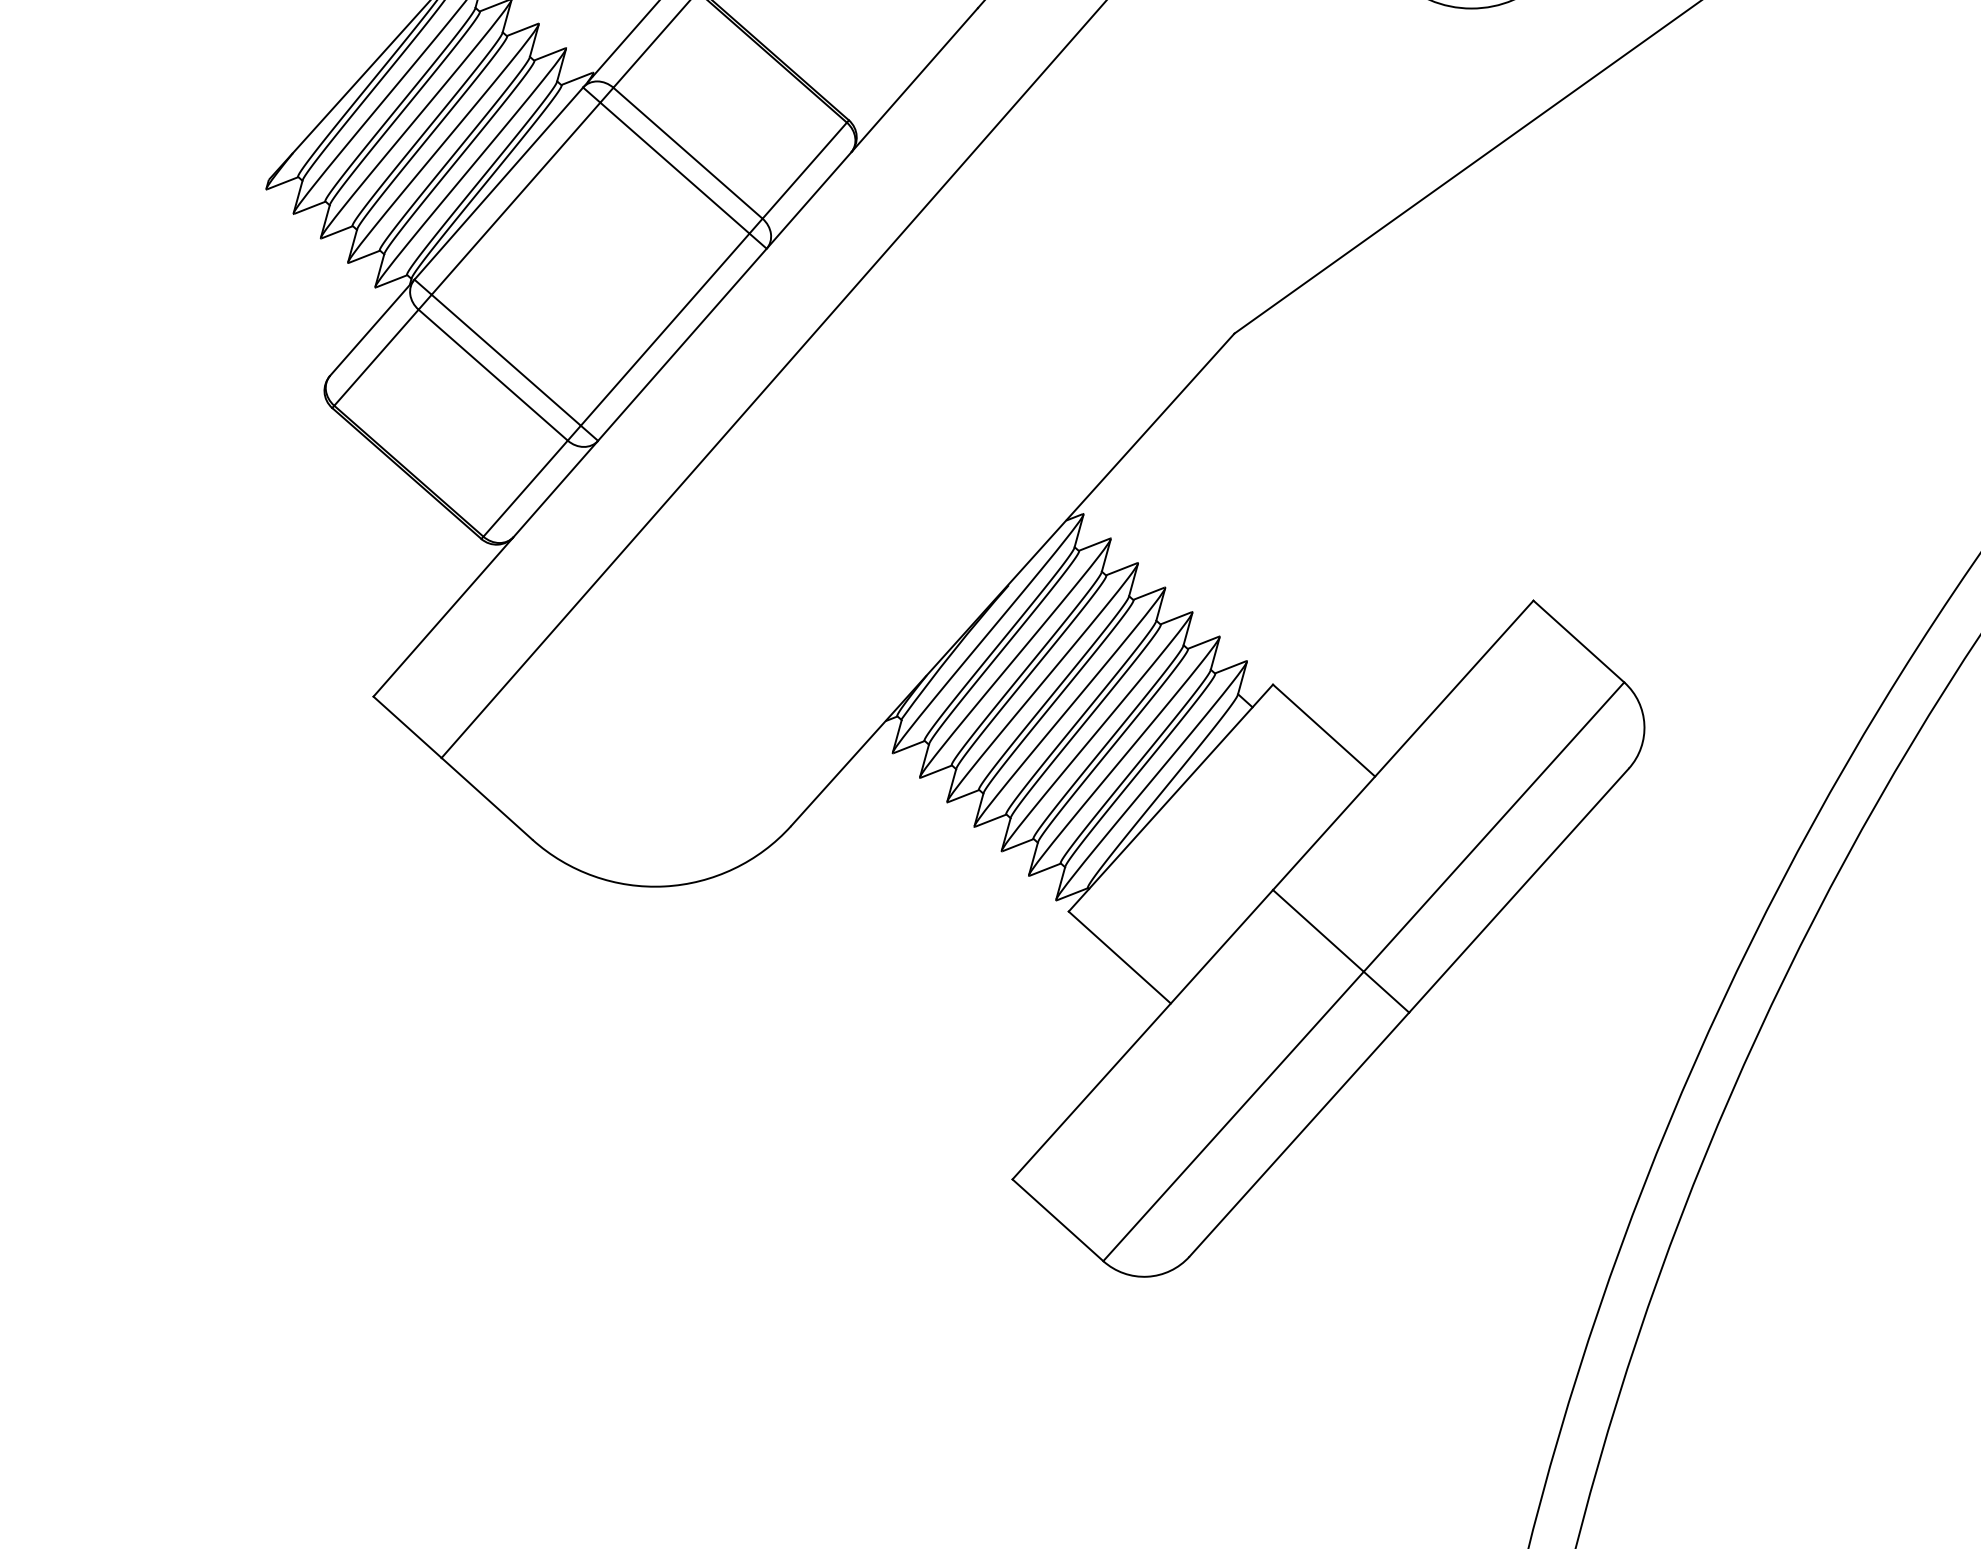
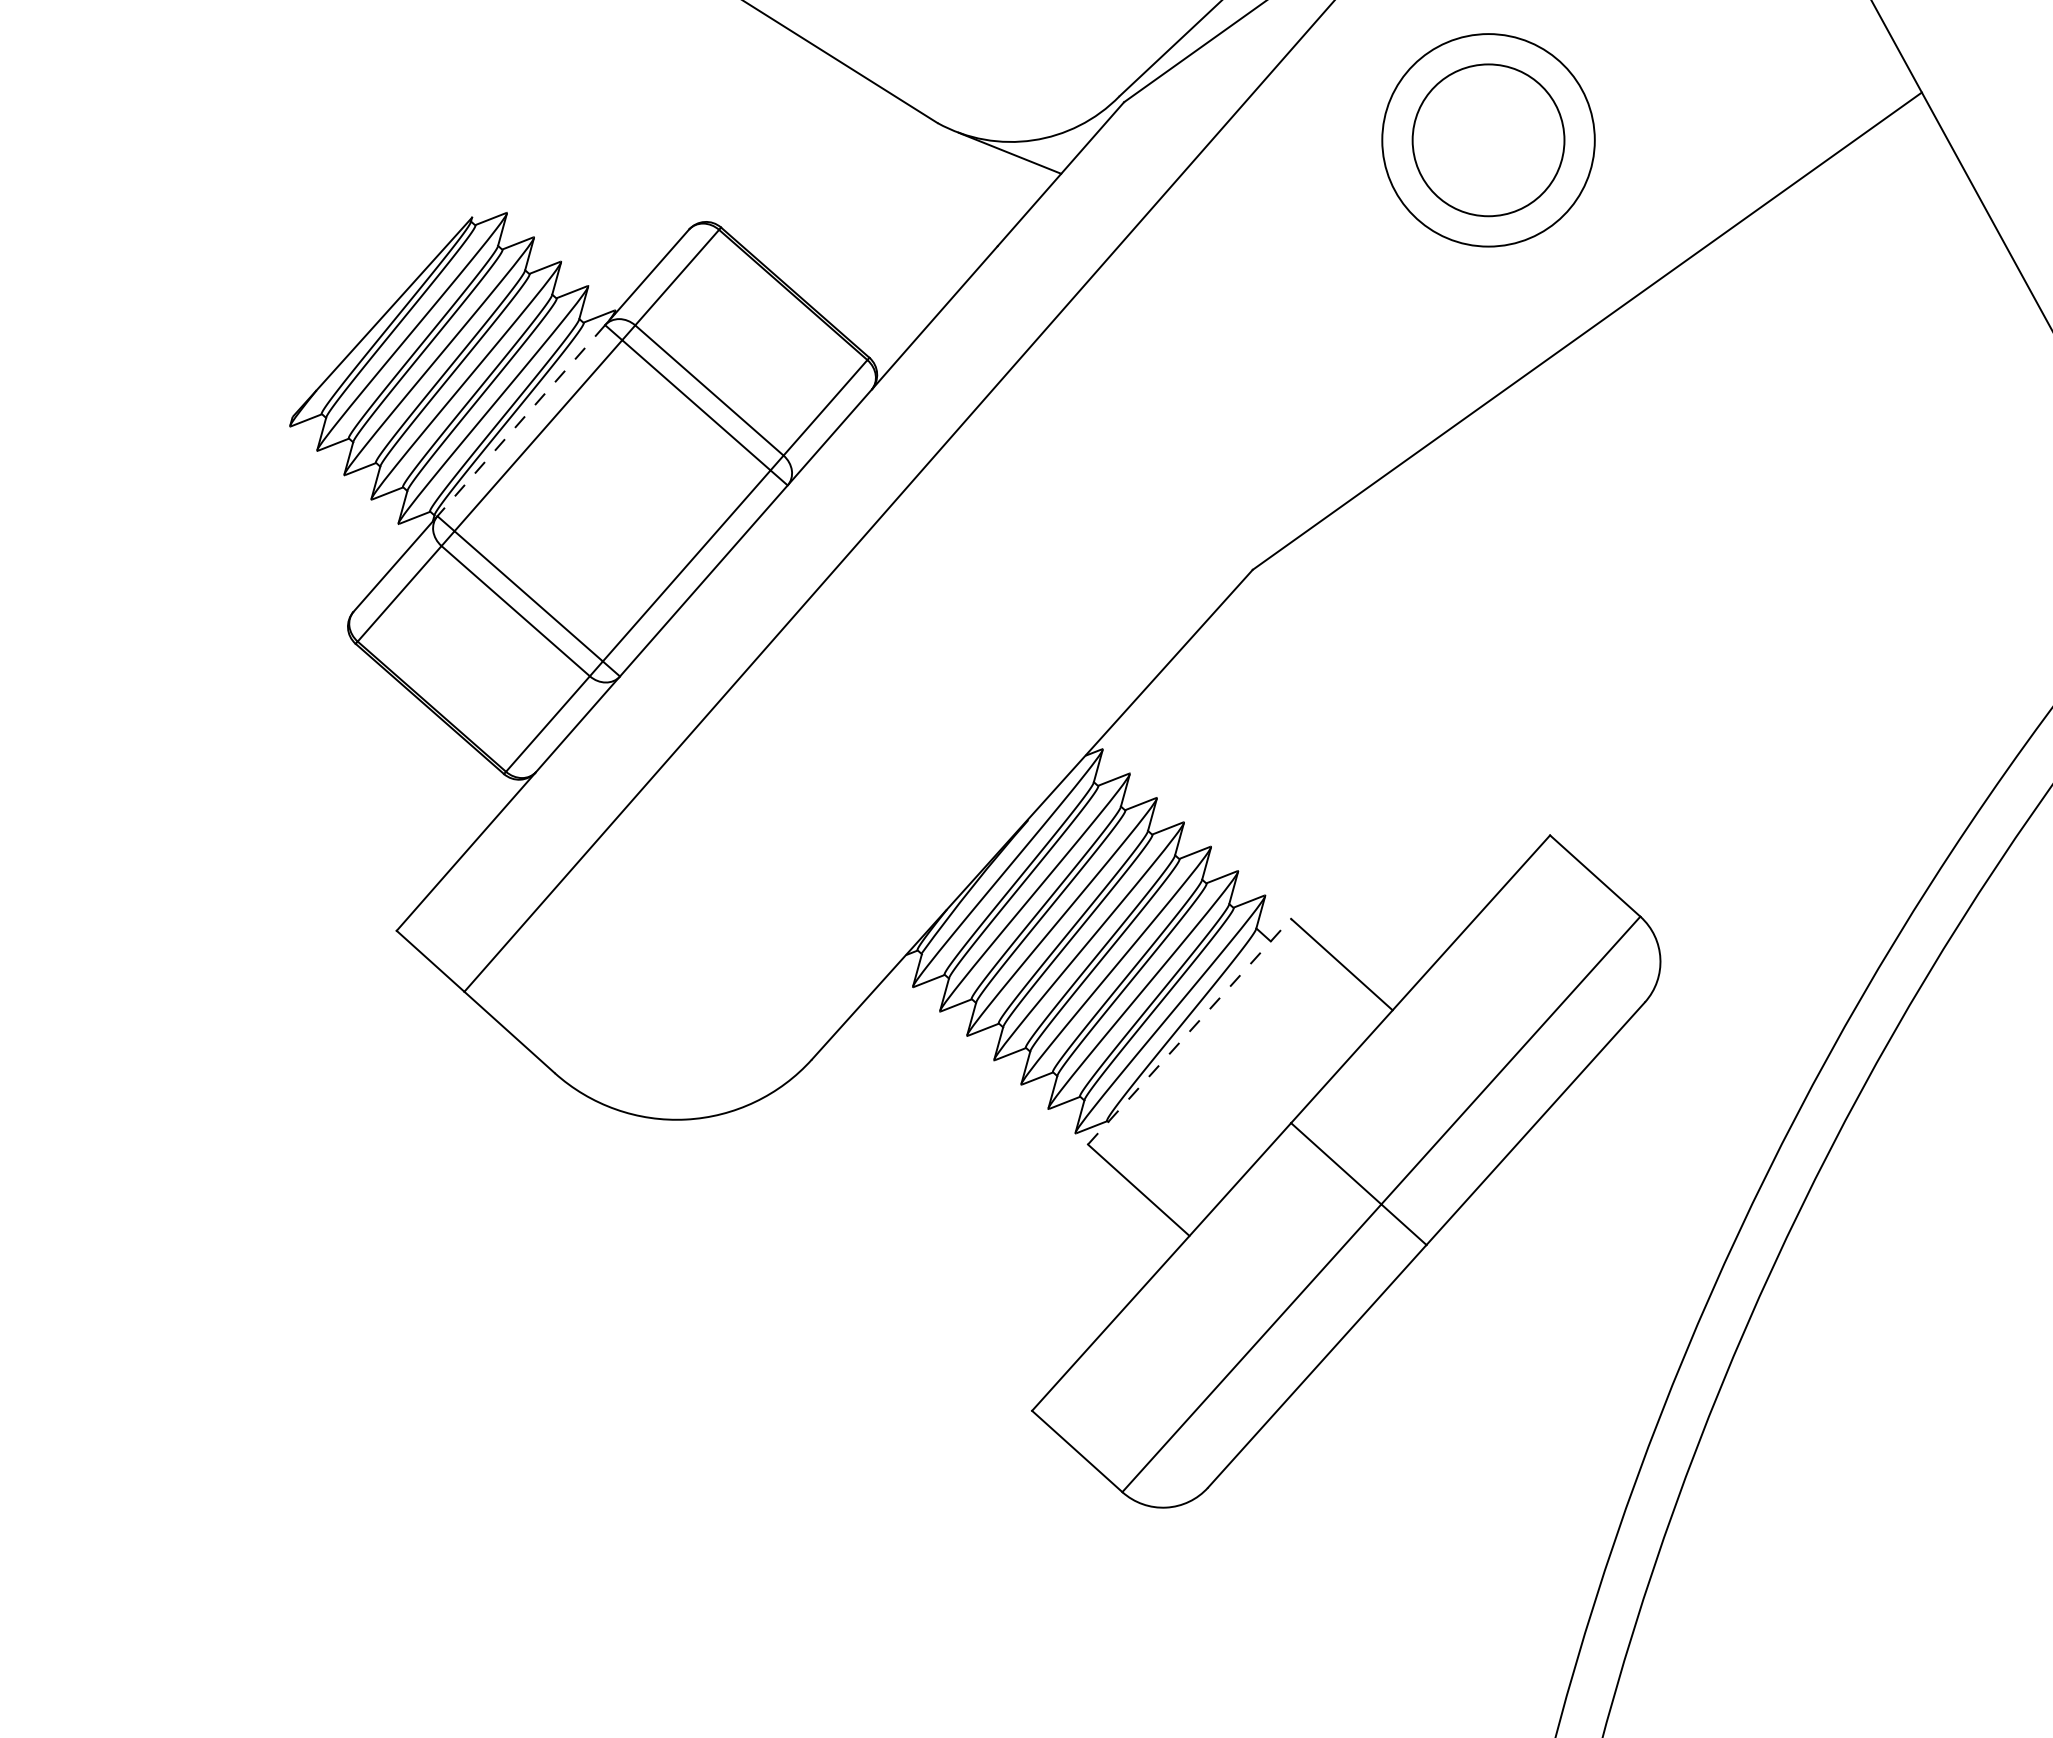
line: (498, 184) -> (520, 421), solid -> dashed
line: (1170, 797) -> (1189, 1031), solid -> dashed

